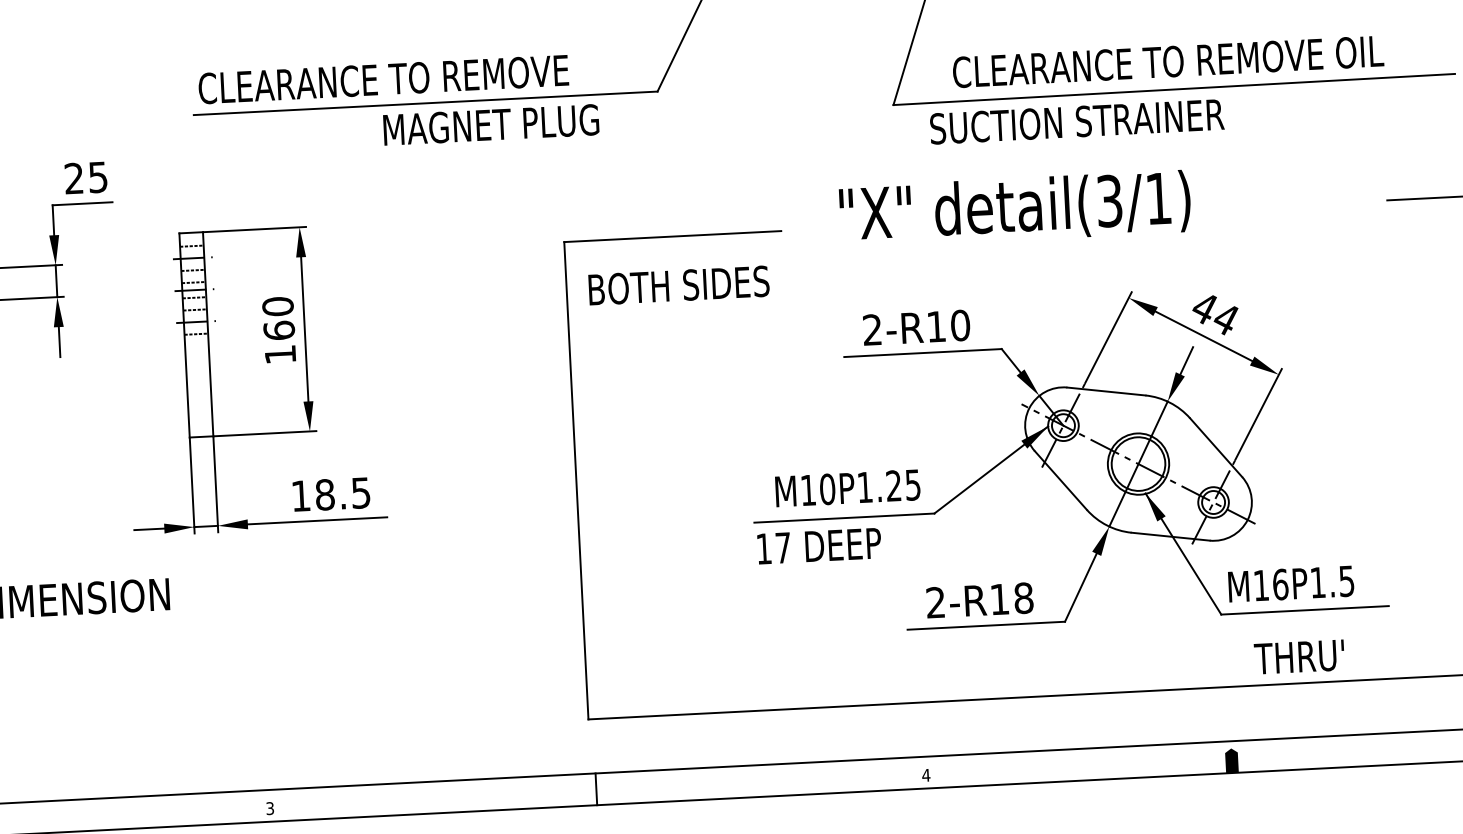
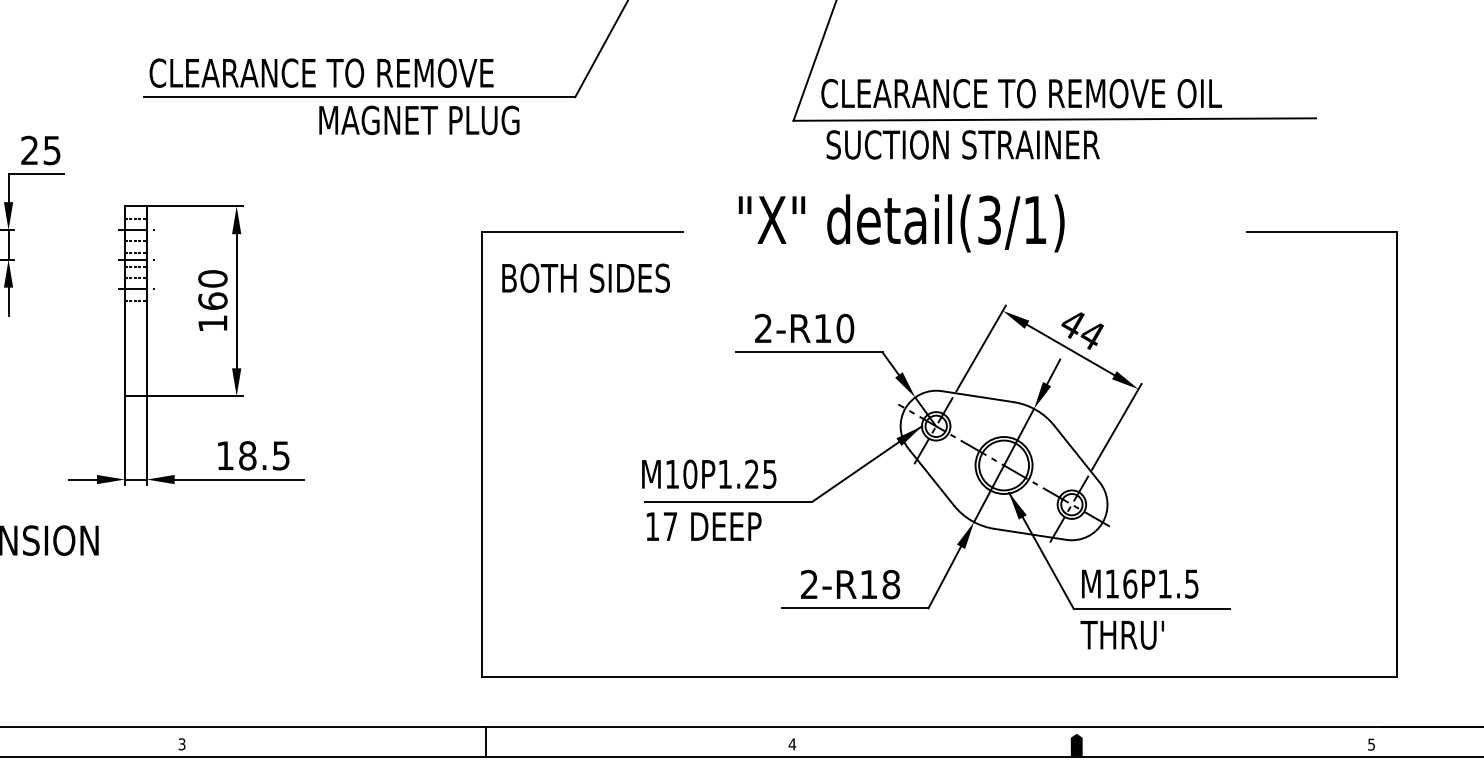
text: (1168, 61) -> (1021, 93), moved
text: (848, 488) -> (709, 474), moved
text: (1298, 657) -> (1121, 635), moved

